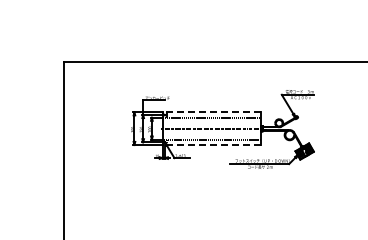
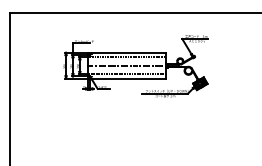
line: (211, 112) -> (126, 52), dashed -> solid
line: (211, 145) -> (126, 78), dashed -> solid

